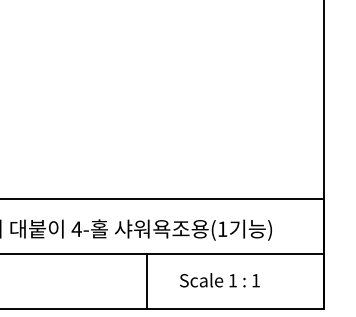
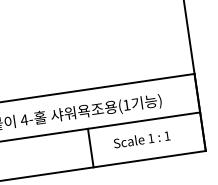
text: (219, 280) -> (141, 139), moved
line: (146, 281) -> (90, 147), moved

